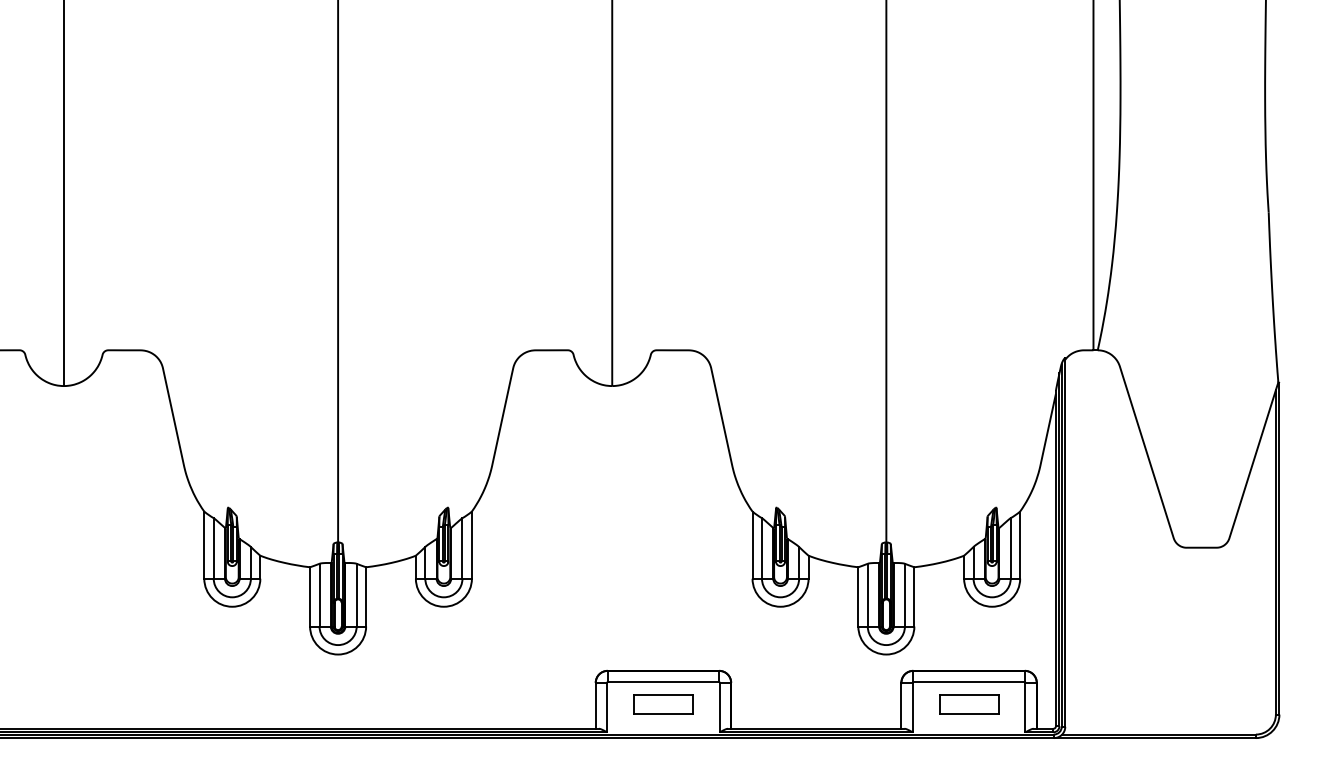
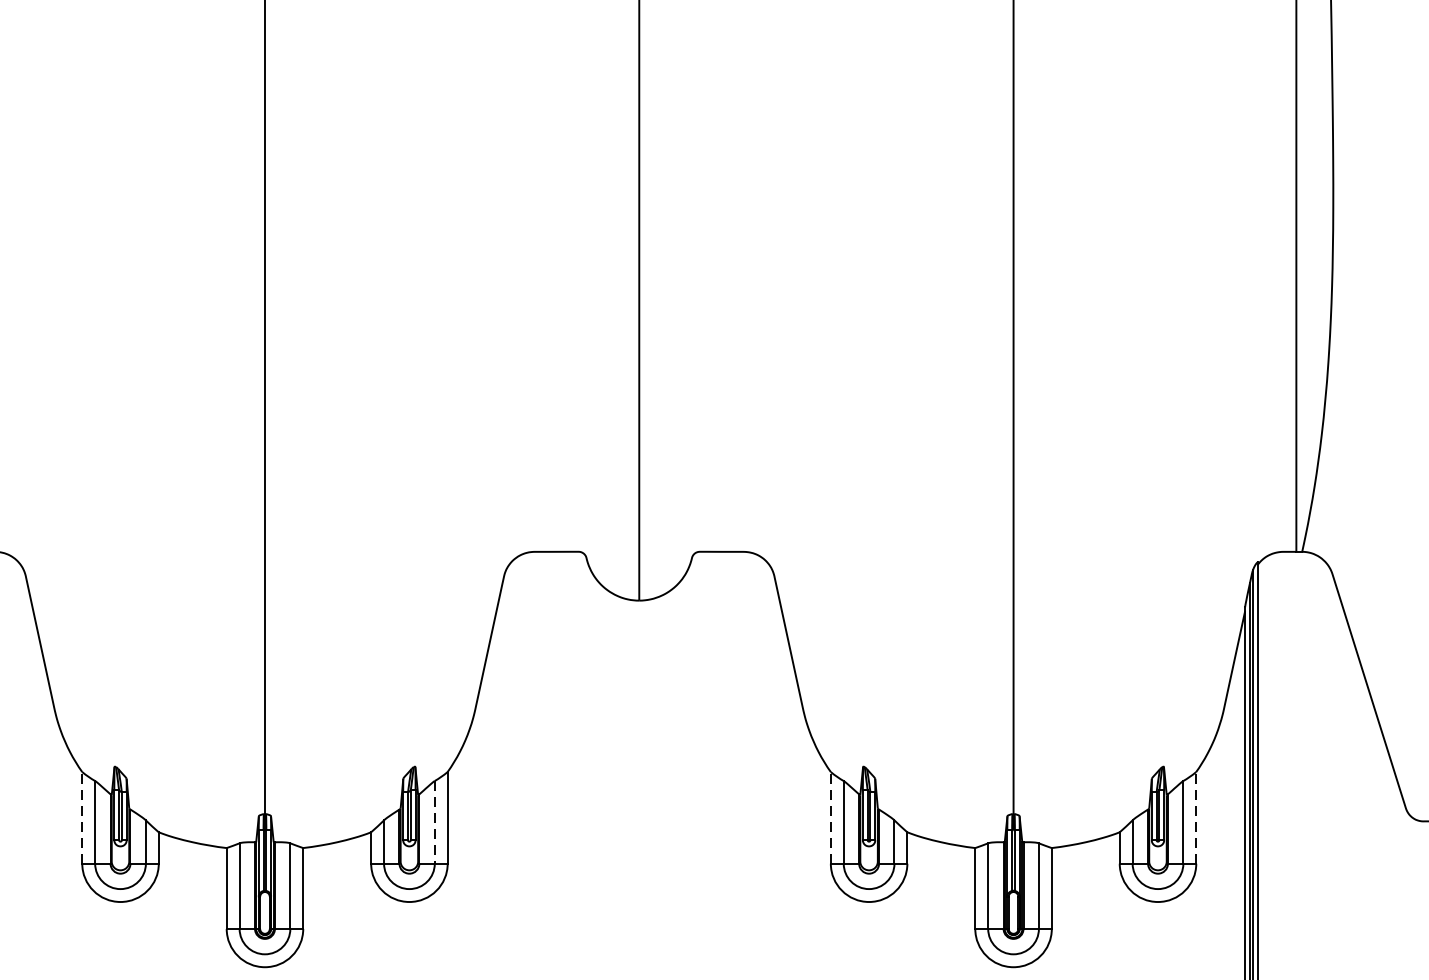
line: (204, 545) -> (82, 818), solid -> dashed
line: (752, 545) -> (830, 818), solid -> dashed
line: (1020, 545) -> (1196, 818), solid -> dashed
line: (462, 548) -> (434, 822), solid -> dashed

